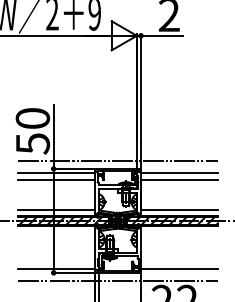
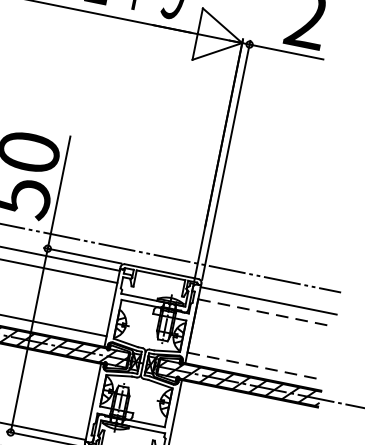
line: (180, 179) -> (268, 312), solid -> dashed
line: (180, 210) -> (257, 367), solid -> dashed

